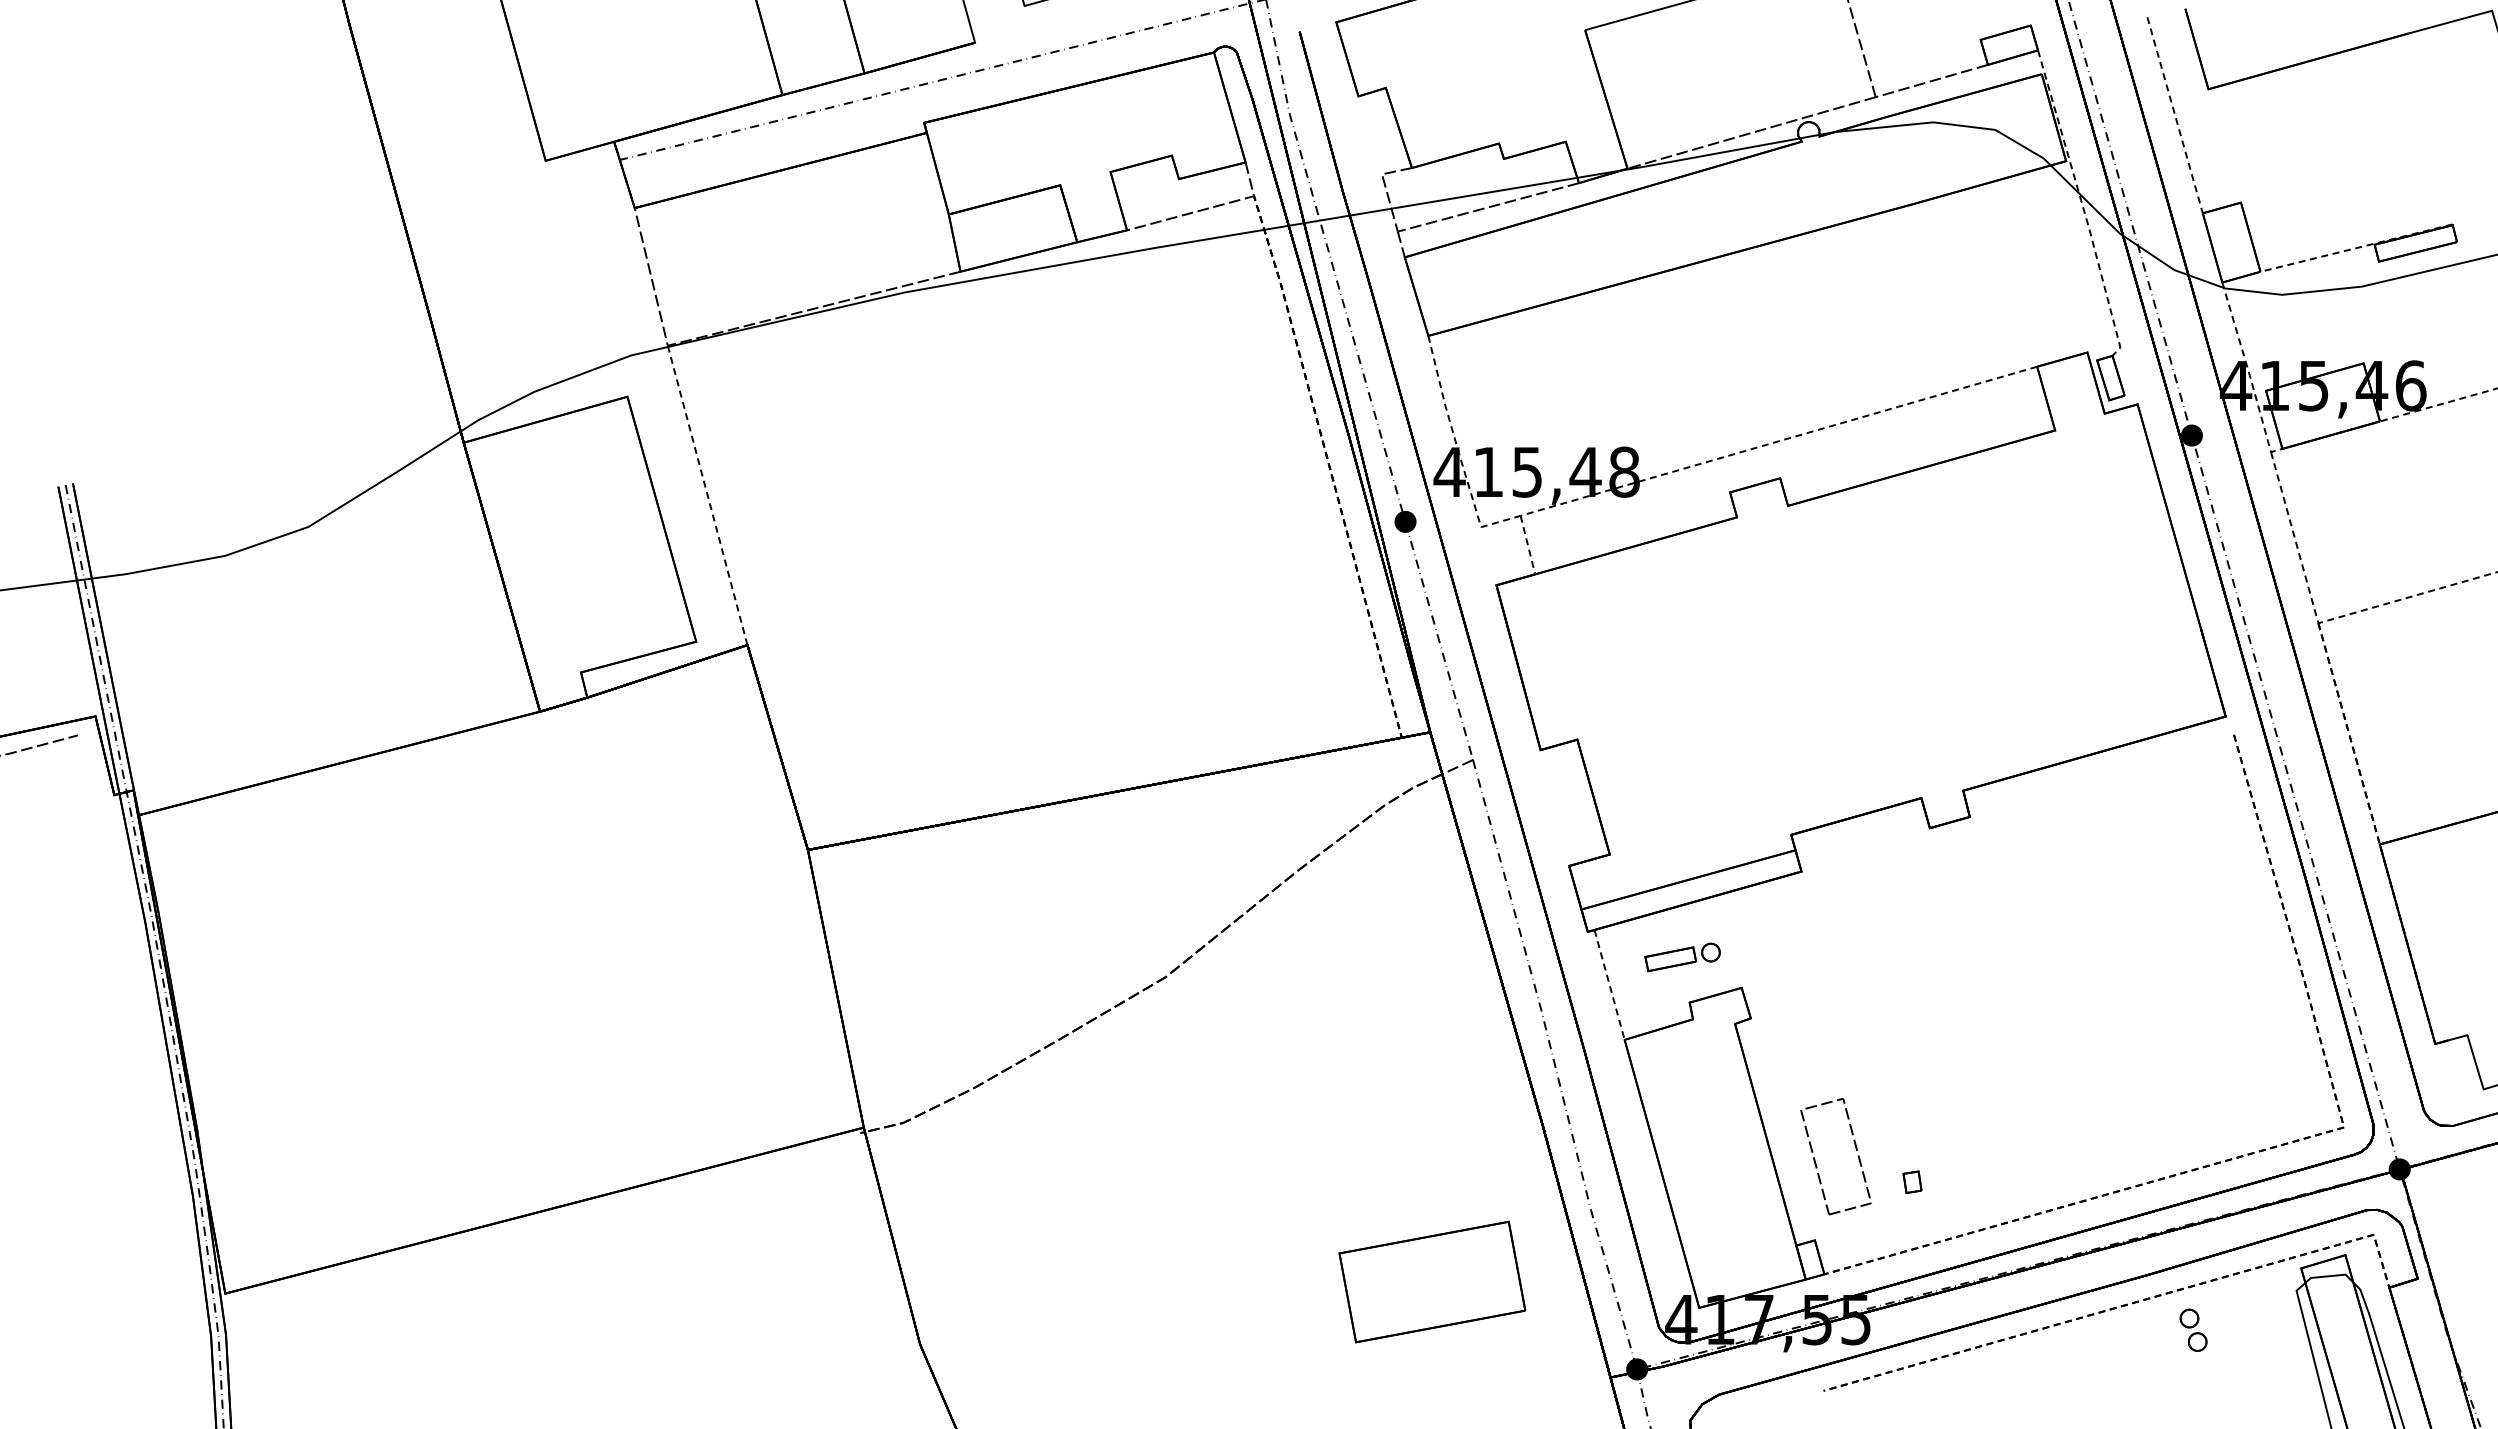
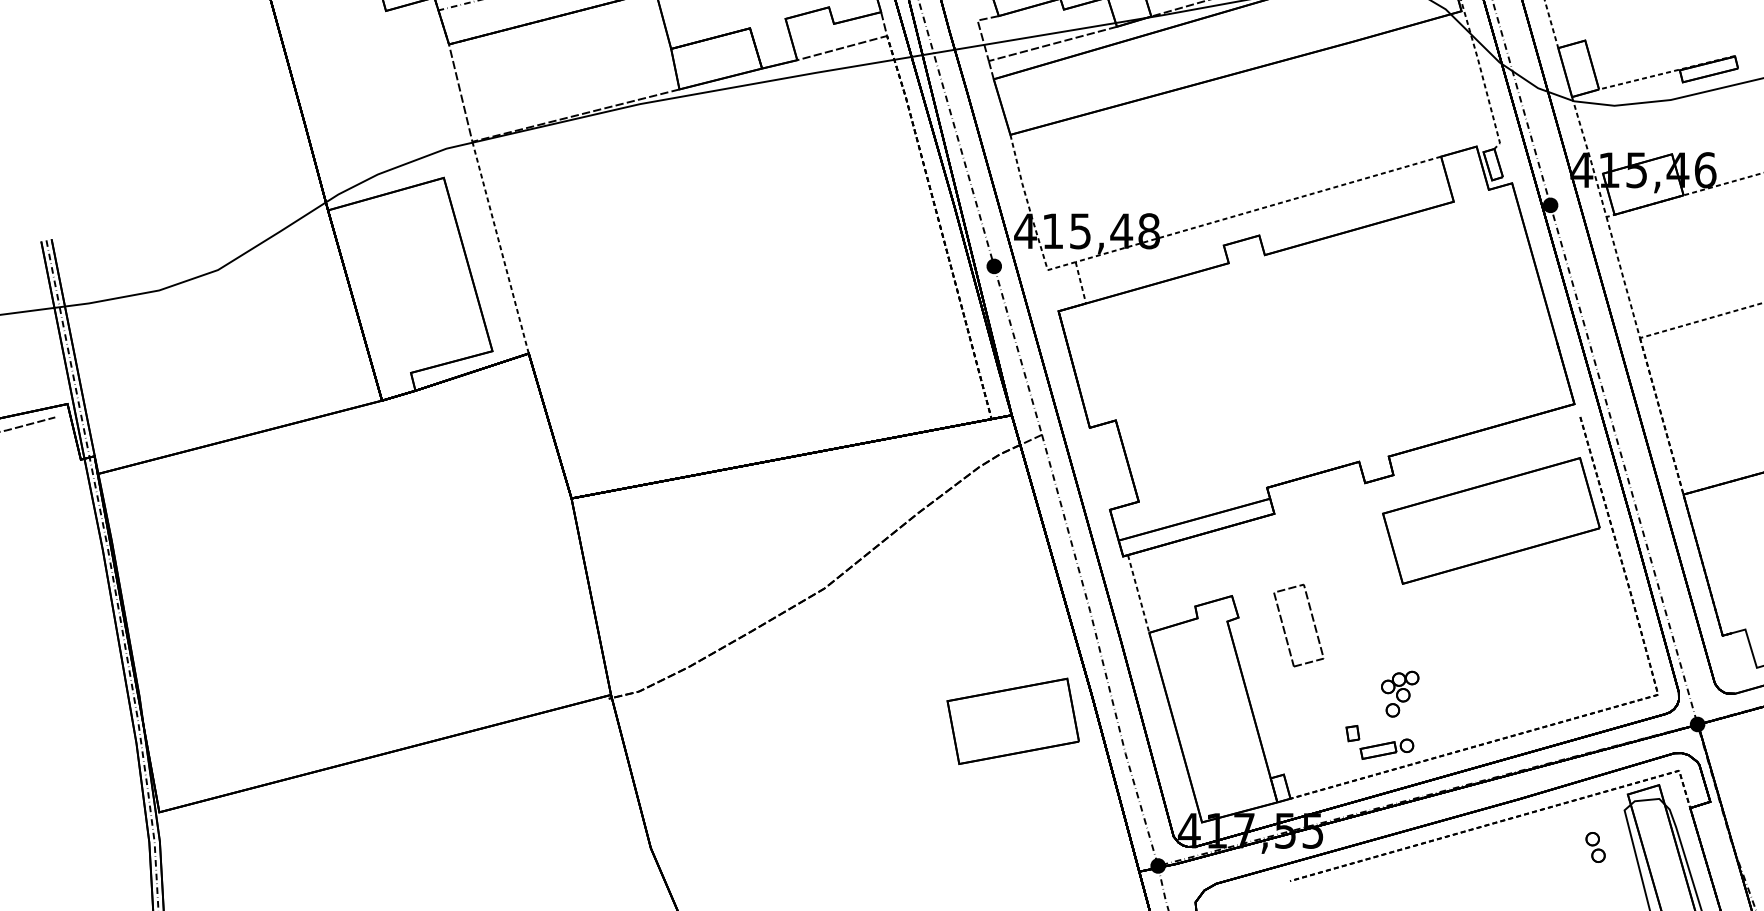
part: (2108, 881) -> (1491, 520), added
part: (1682, 957) -> (1386, 749), moved
part: (1979, 1126) -> (1400, 694), added
part: (1815, 1159) -> (1284, 627), moved
part: (1432, 1281) -> (1013, 721), moved
part: (2193, 1329) -> (1595, 846), moved

